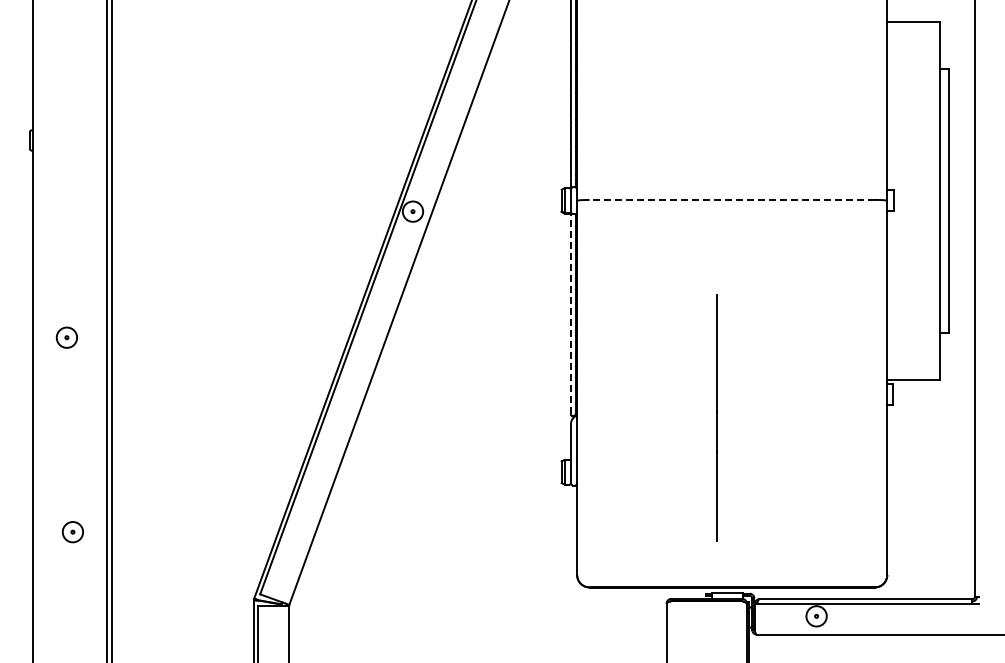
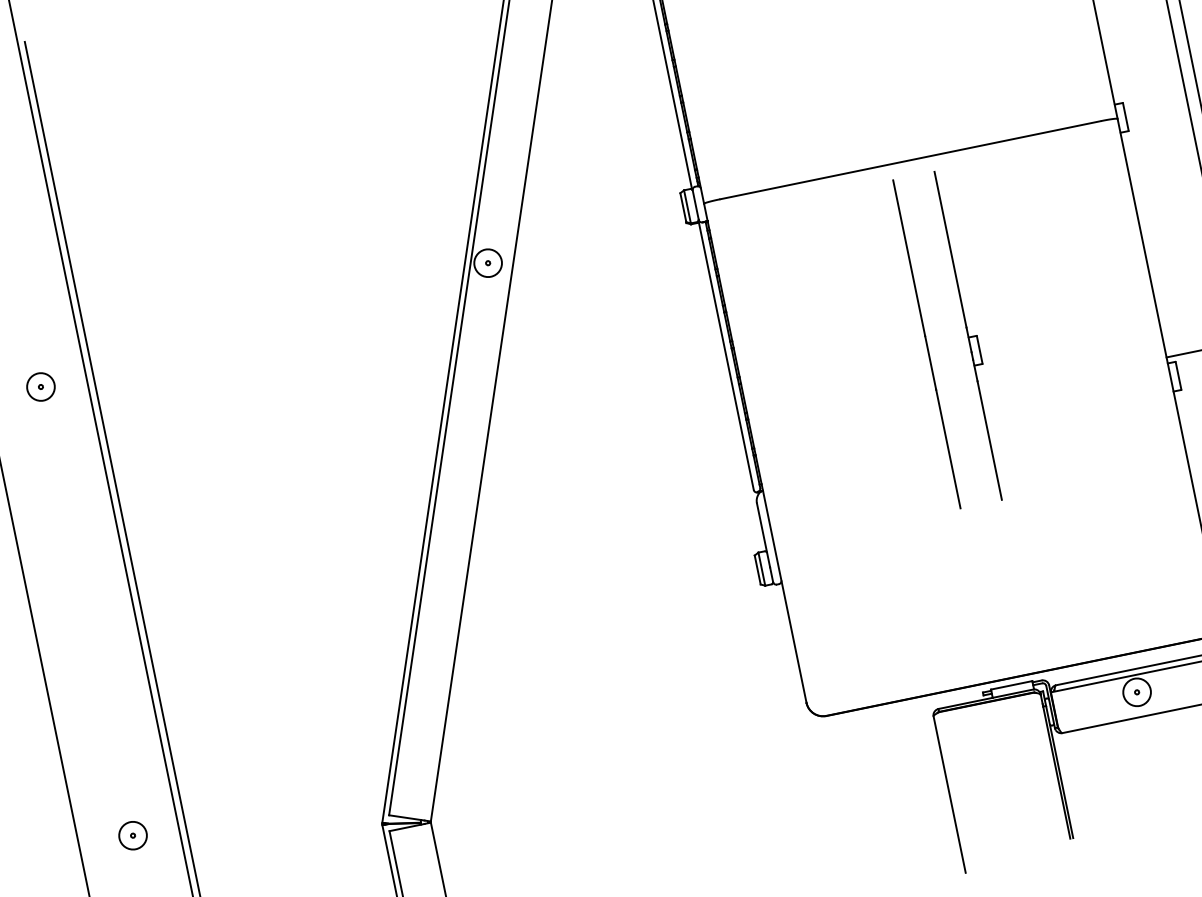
line: (732, 199) -> (910, 159), dashed -> solid
line: (570, 313) -> (726, 355), dashed -> solid
part: (750, 334) -> (971, 334), added
part: (66, 337) -> (40, 386), moved
line: (716, 417) -> (926, 343), moved
part: (72, 532) -> (132, 836), moved

